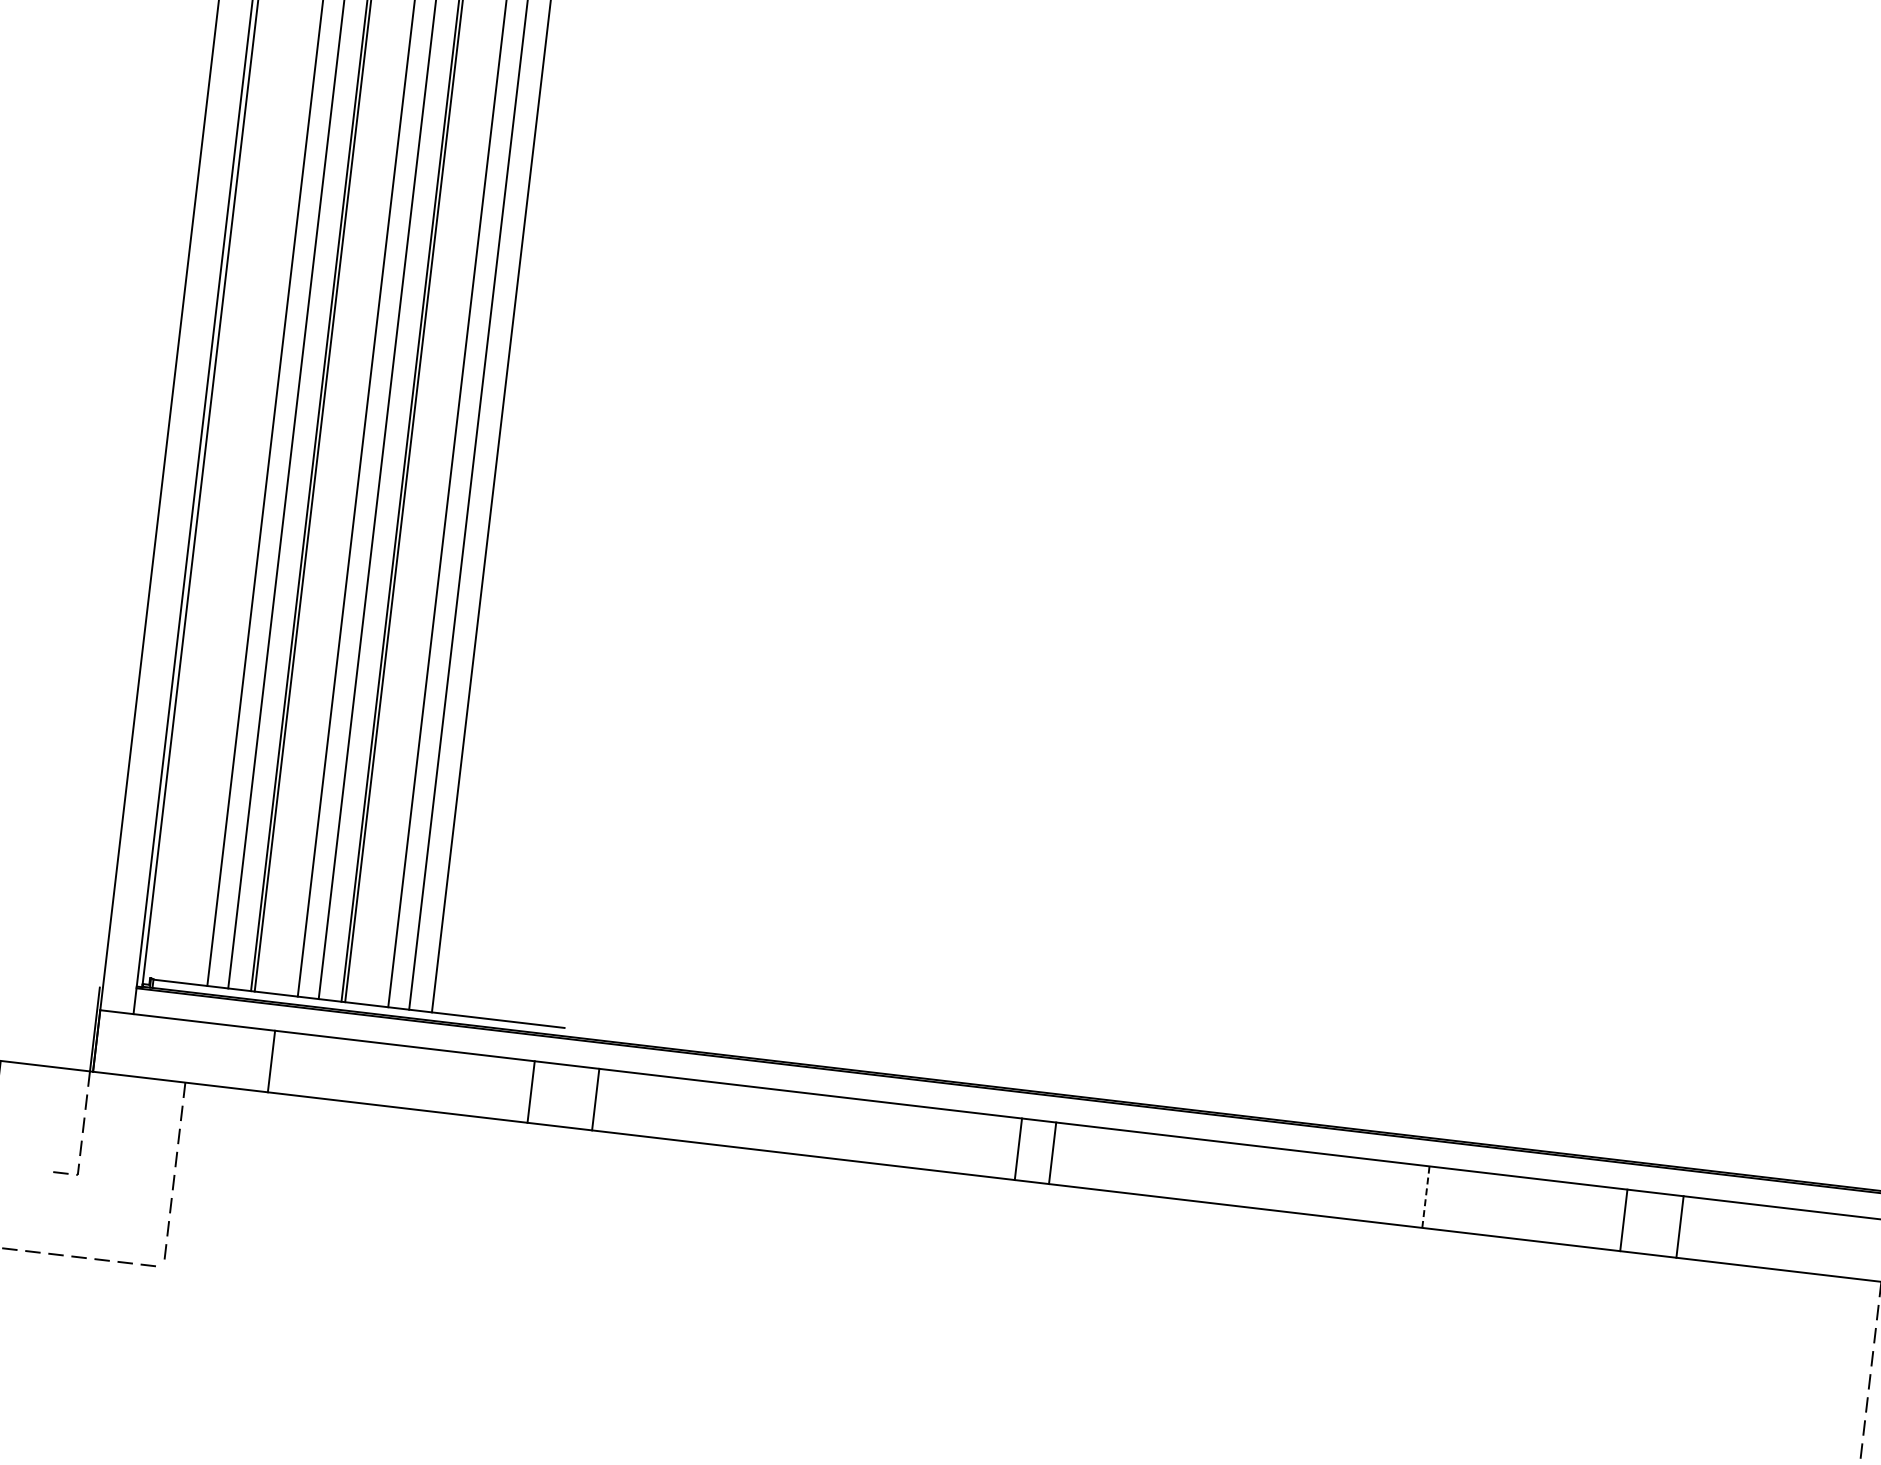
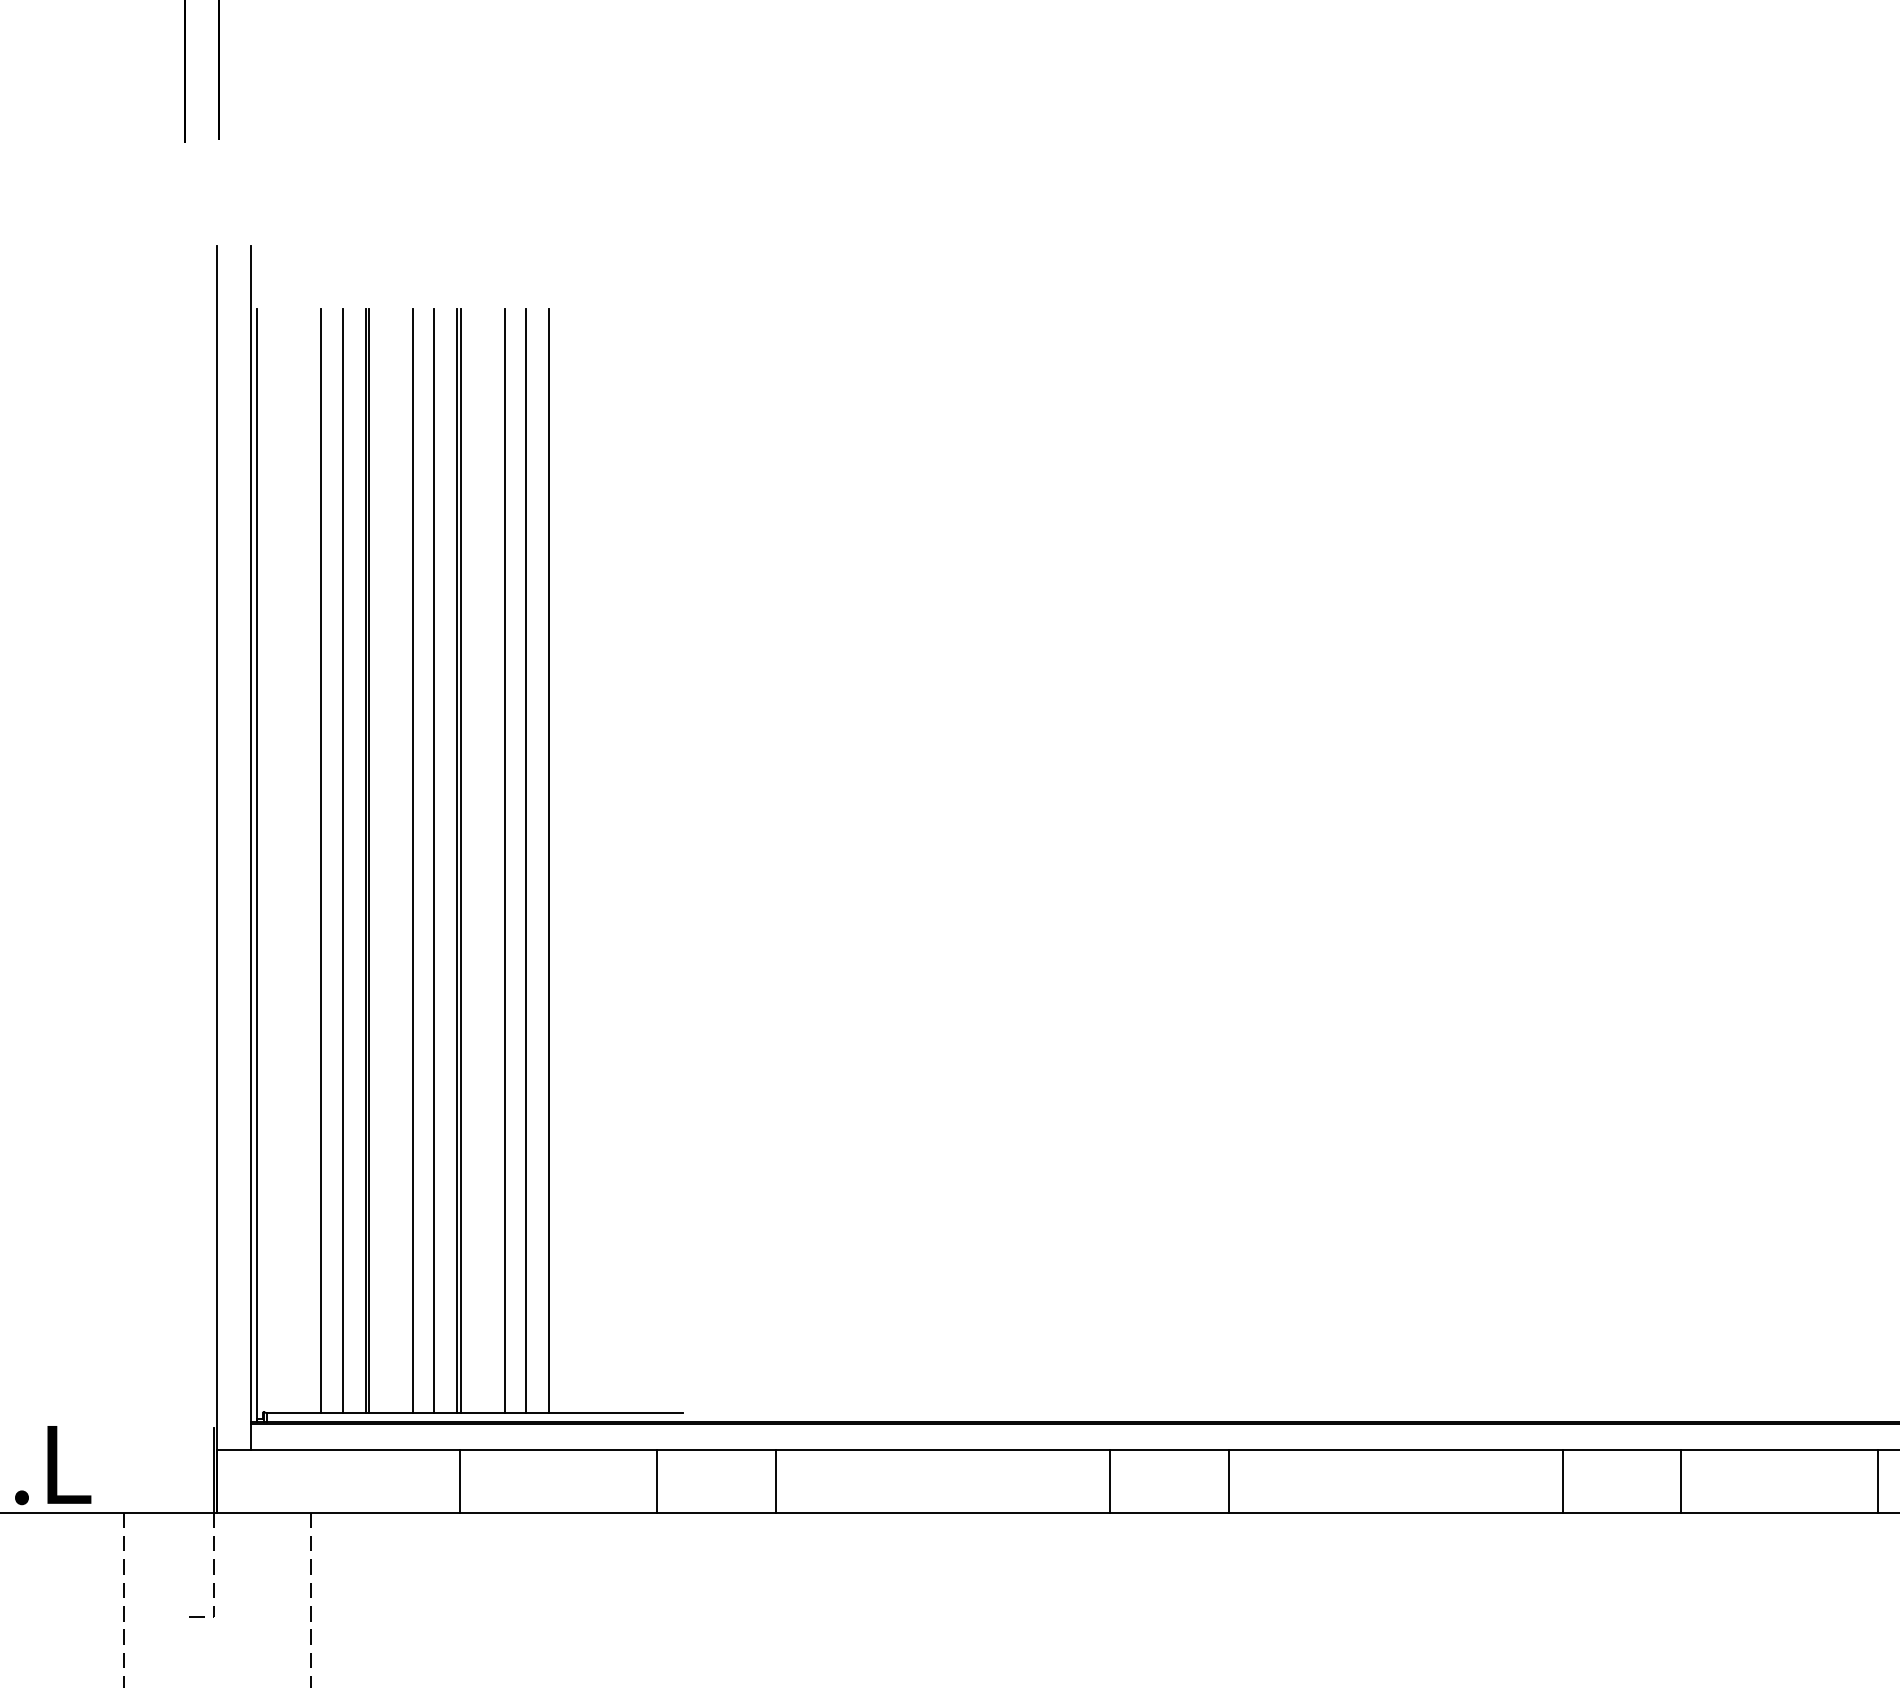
line: (271, 1061) -> (460, 1481), moved
line: (595, 1099) -> (775, 1481), moved
line: (1018, 1149) -> (1228, 1481), moved
line: (1052, 1153) -> (1110, 1481), moved
line: (1426, 1196) -> (1563, 1480), dashed -> solid
line: (1623, 1220) -> (1681, 1481), moved
line: (1680, 1227) -> (1878, 1481), moved

